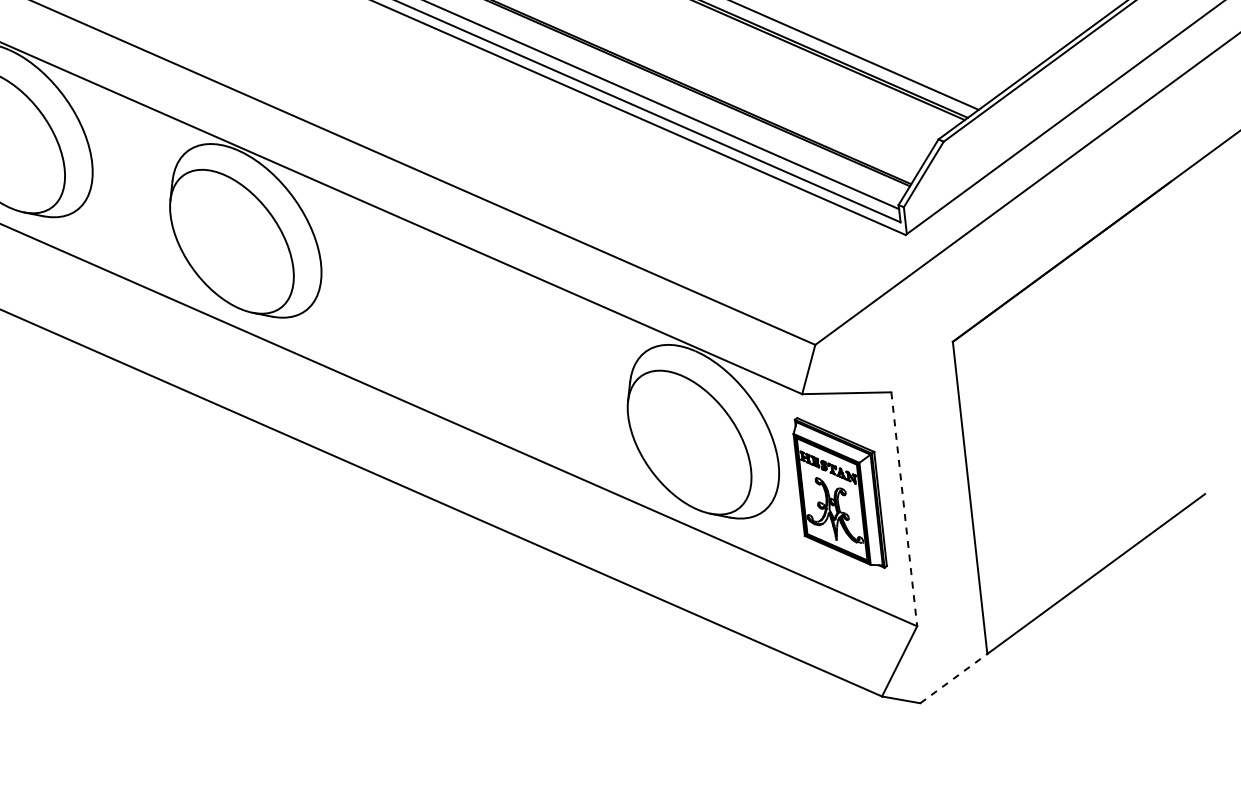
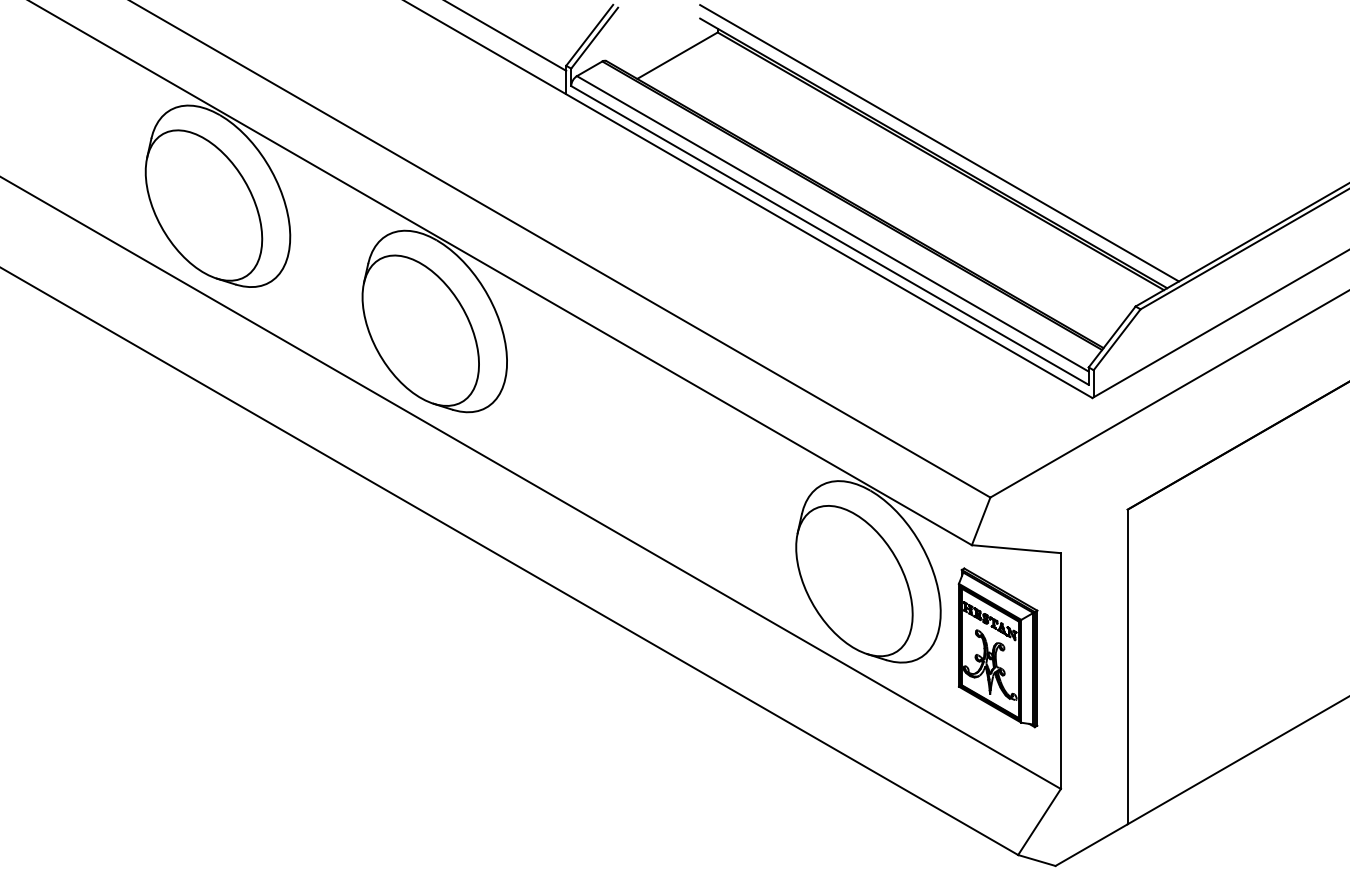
line: (903, 509) -> (1060, 671), dashed -> solid
line: (953, 679) -> (1091, 845), dashed -> solid

